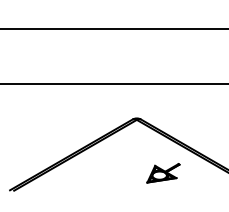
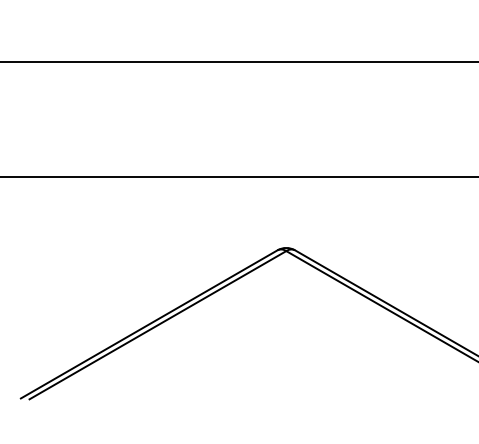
part: (163, 173) -> (342, 363), removed

